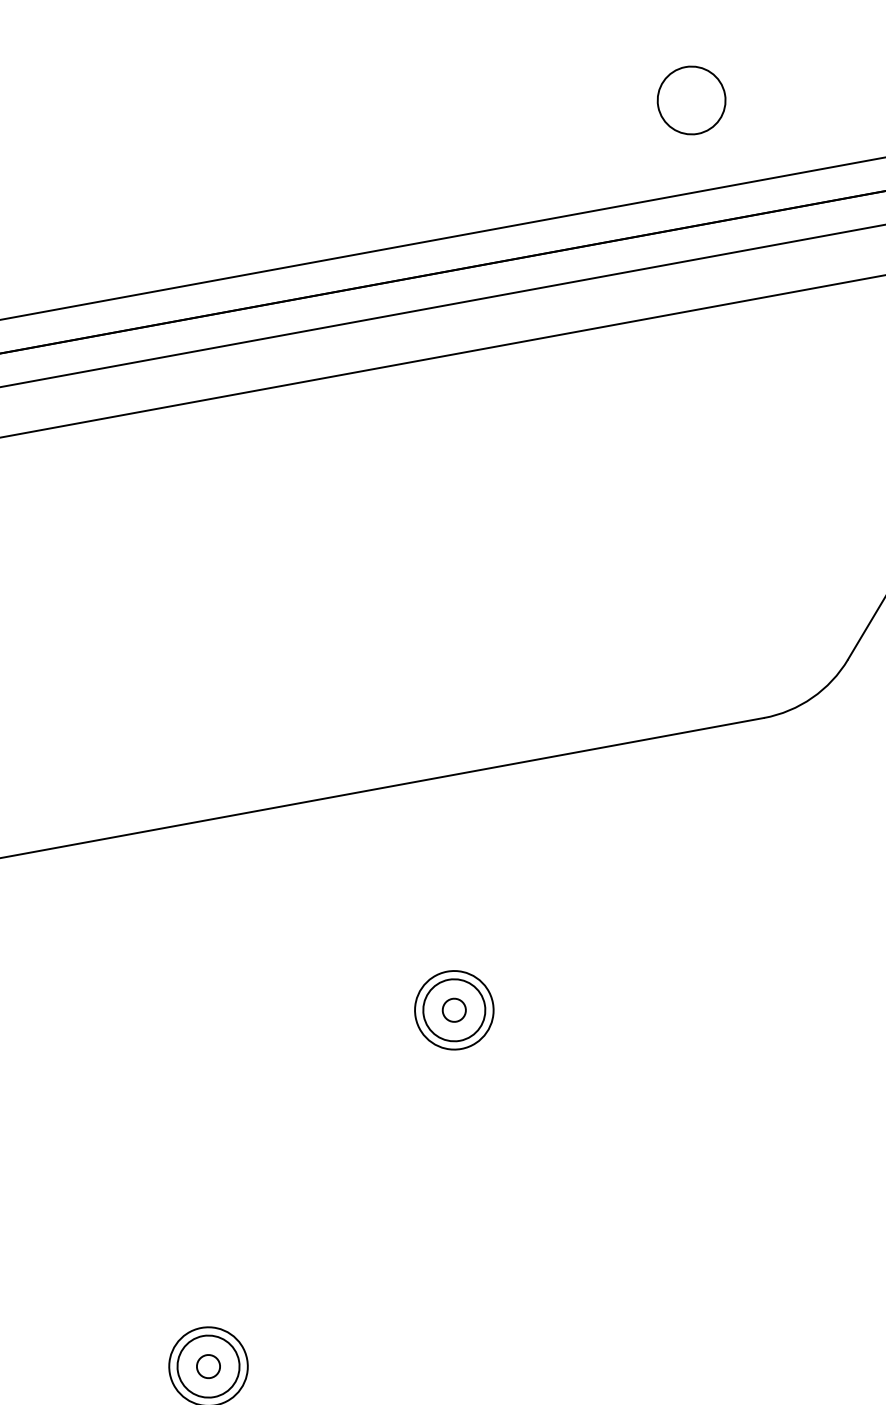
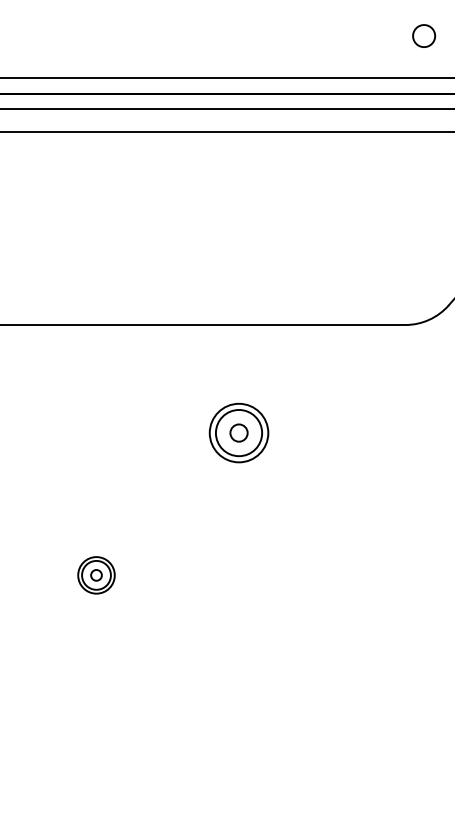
circle: (689, 99) -> (423, 35), size x0.7
part: (453, 1009) -> (238, 432), size x1.6

